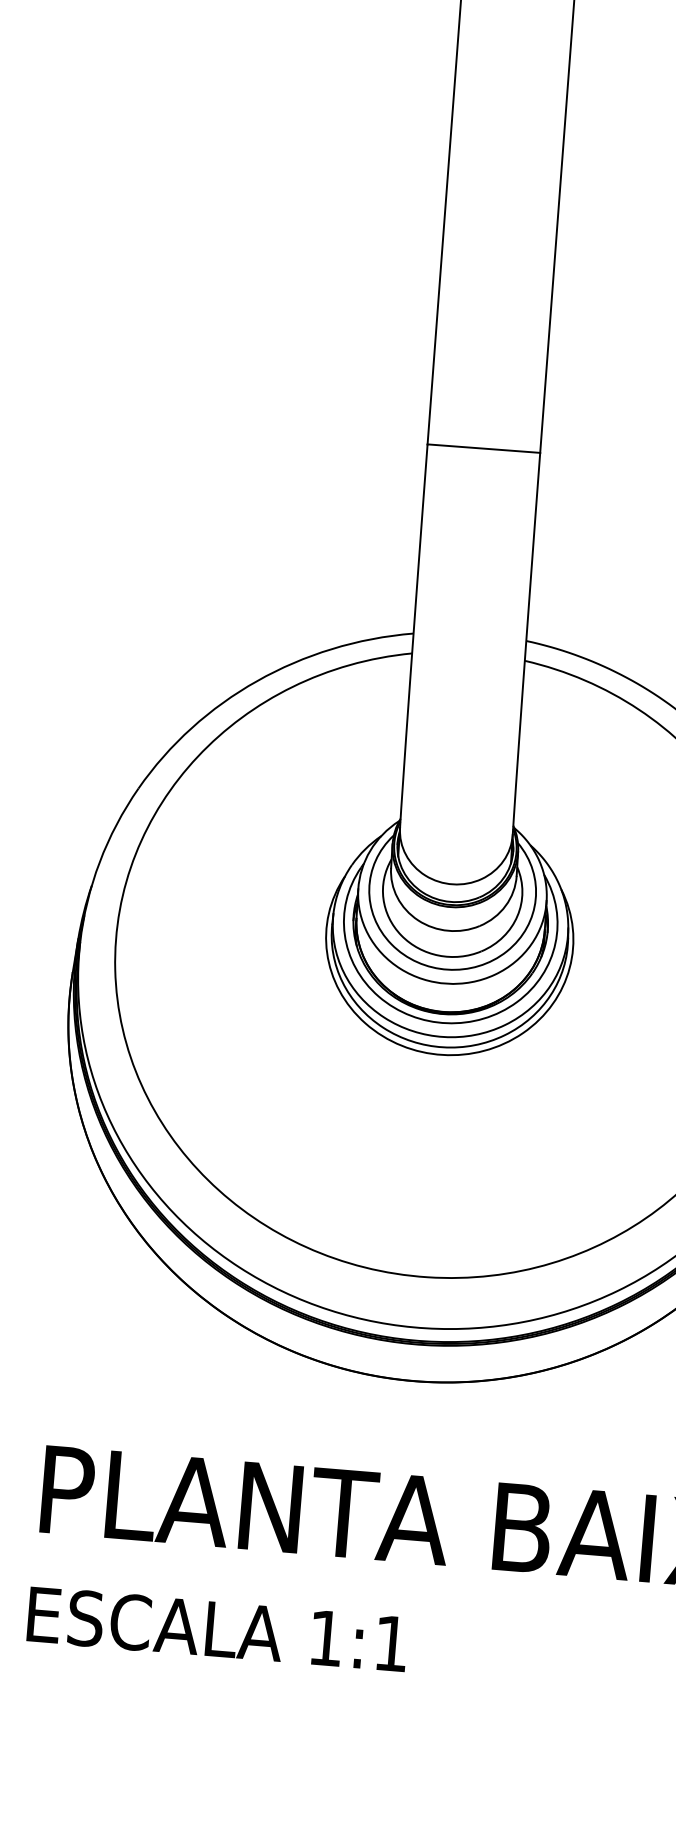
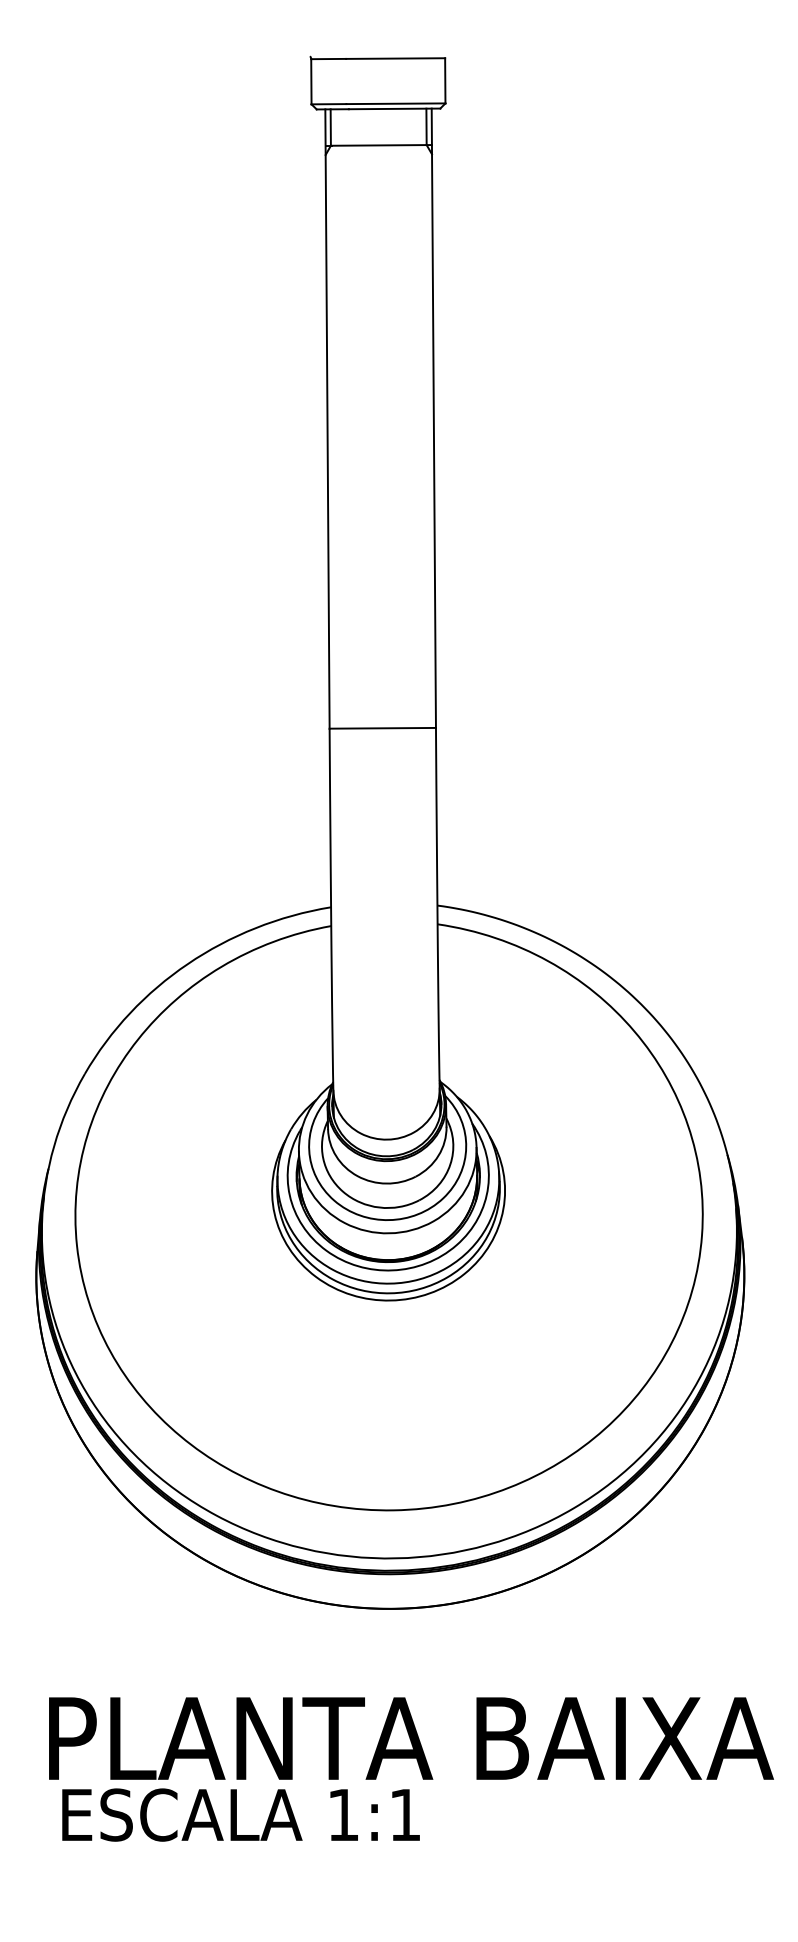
text: (217, 1628) -> (240, 1814), moved

